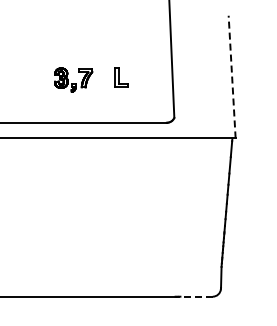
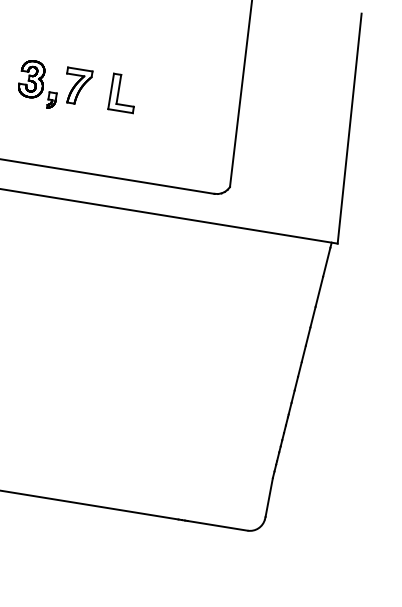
line: (232, 76) -> (350, 127), dashed -> solid
part: (121, 77) -> (123, 92), moved
line: (196, 296) -> (217, 525), dashed -> solid

